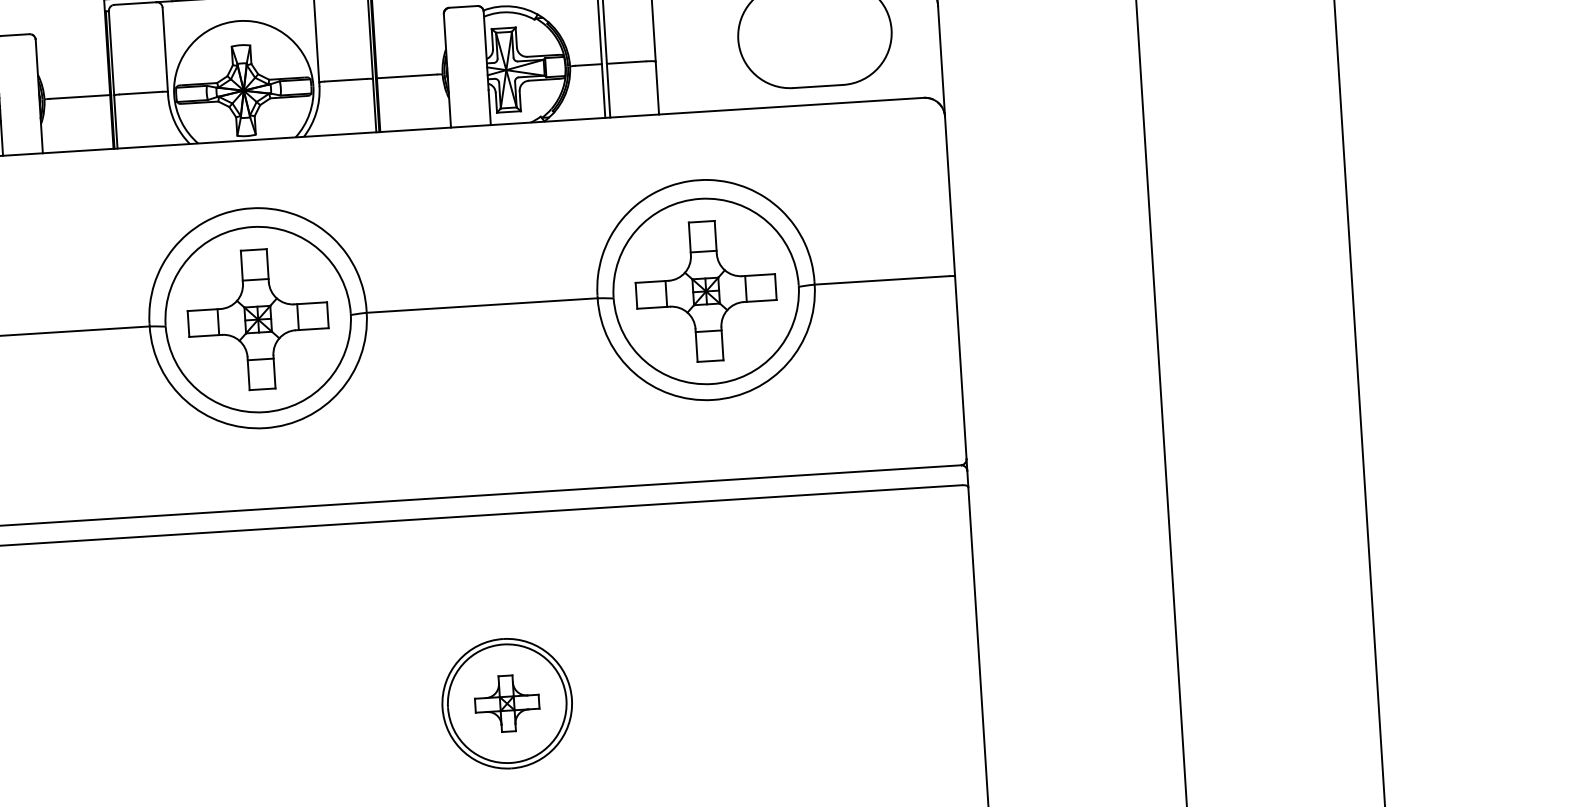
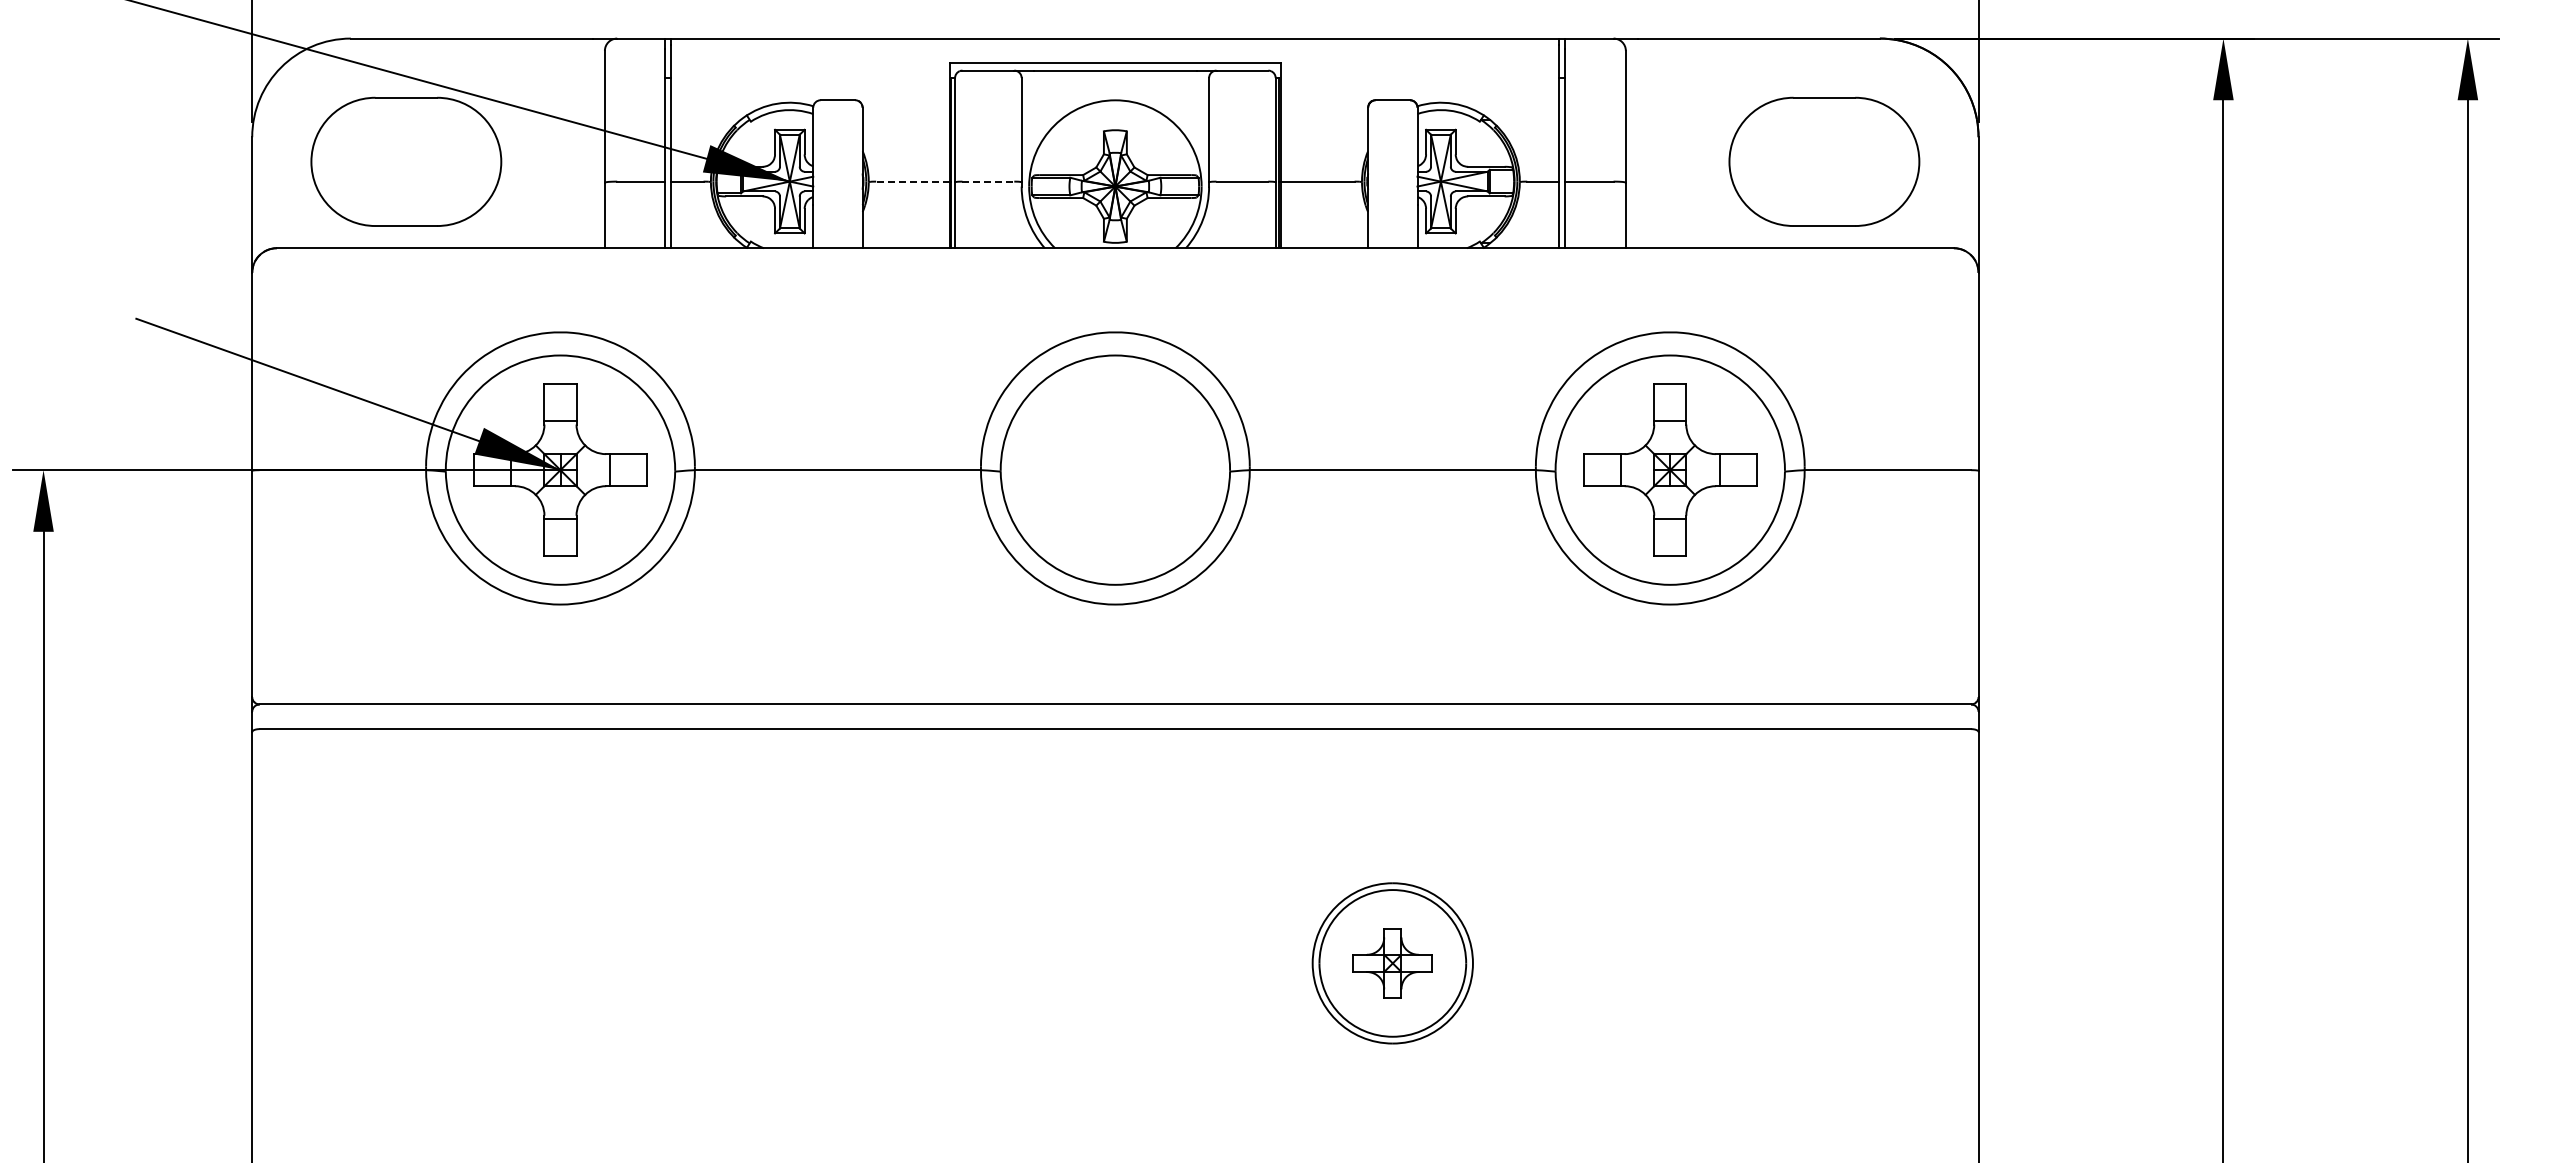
line: (141, 93) -> (988, 181), solid -> dashed
line: (80, 96) -> (913, 181), solid -> dashed
part: (258, 319) -> (1115, 469), removed

